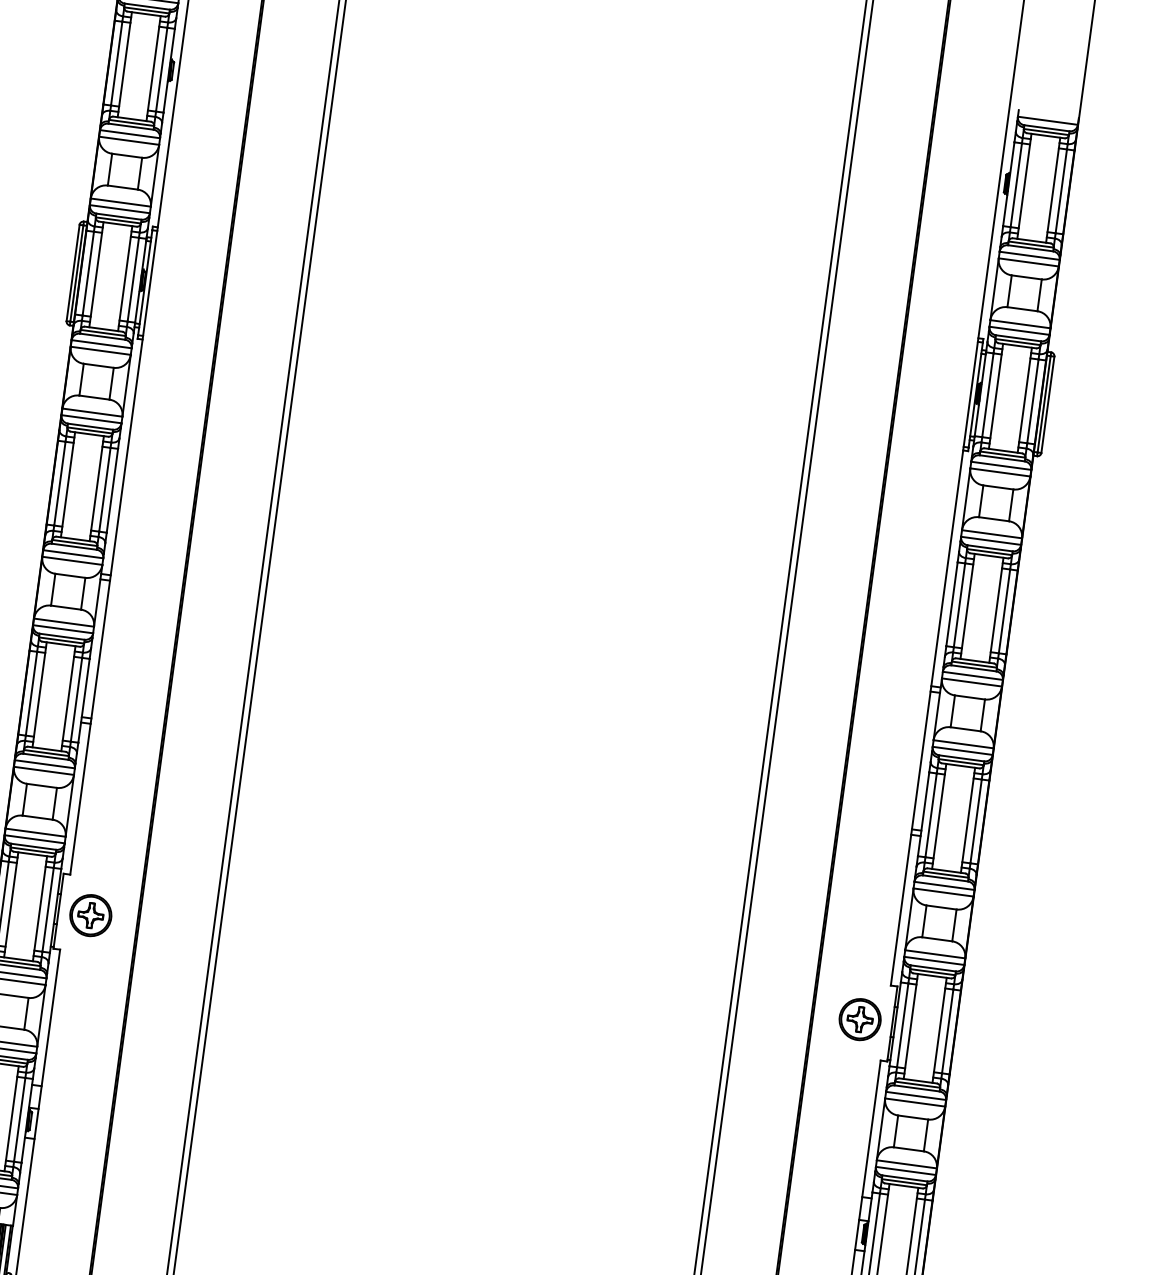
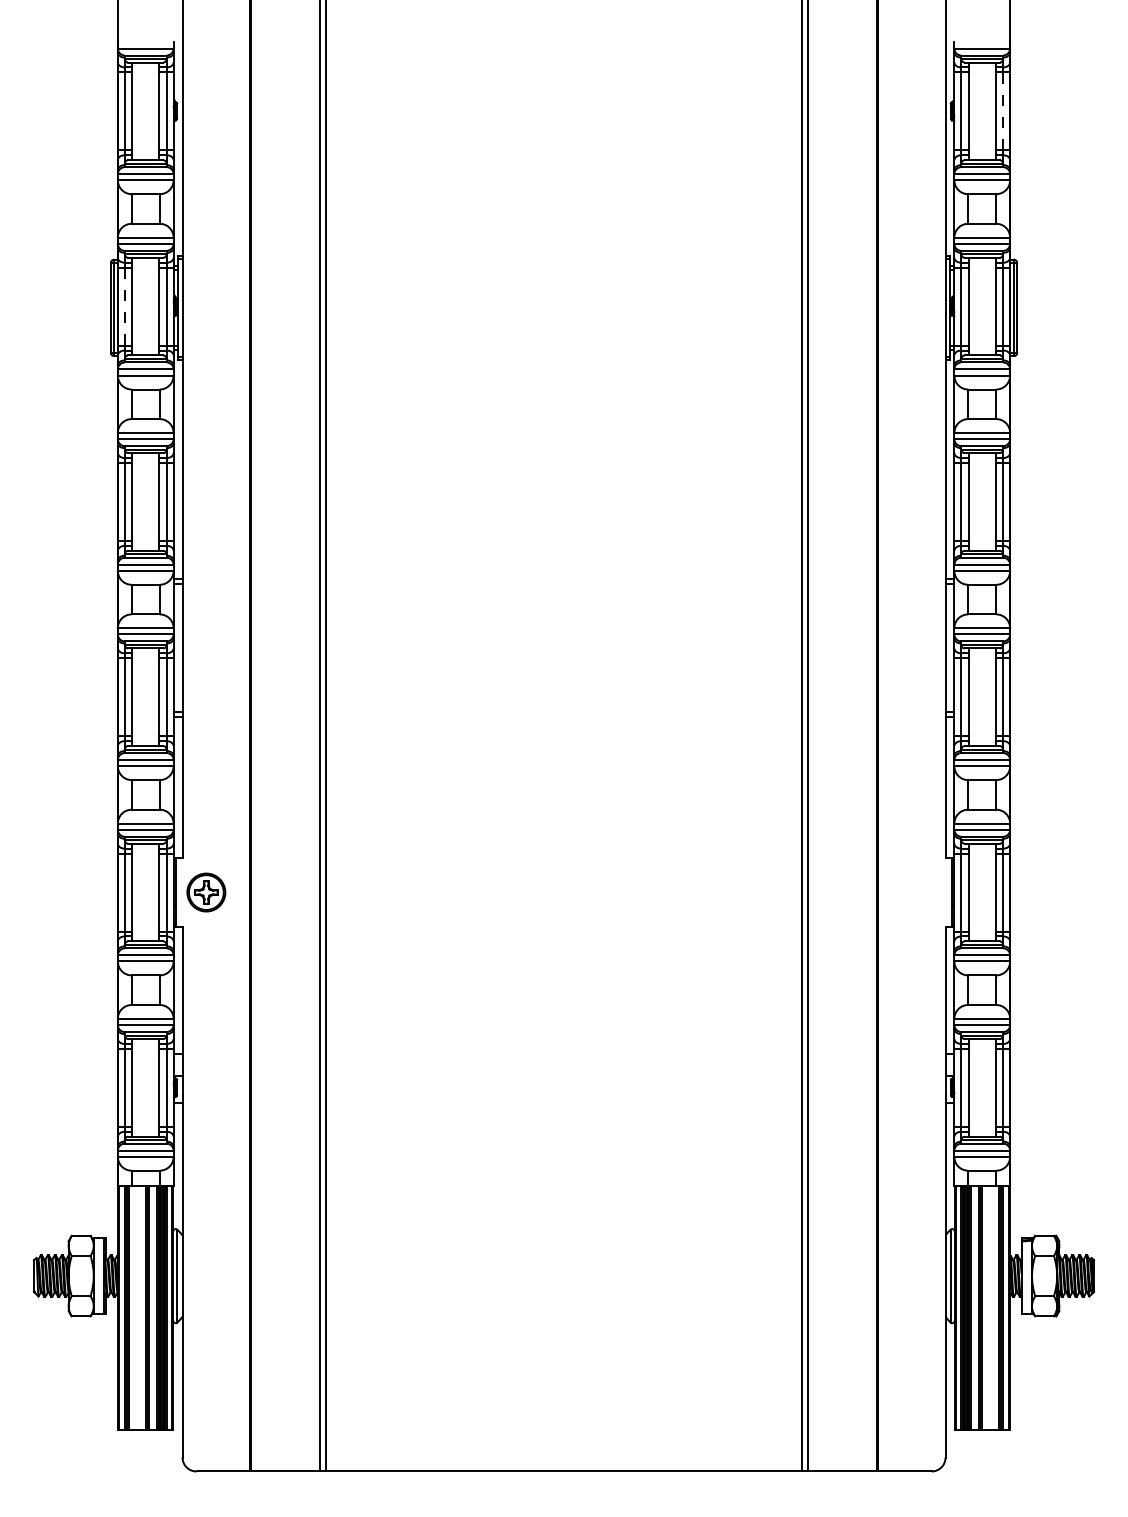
line: (1061, 191) -> (1003, 111), solid -> dashed
line: (87, 273) -> (124, 306), solid -> dashed
part: (859, 1019) -> (921, 892), removed

